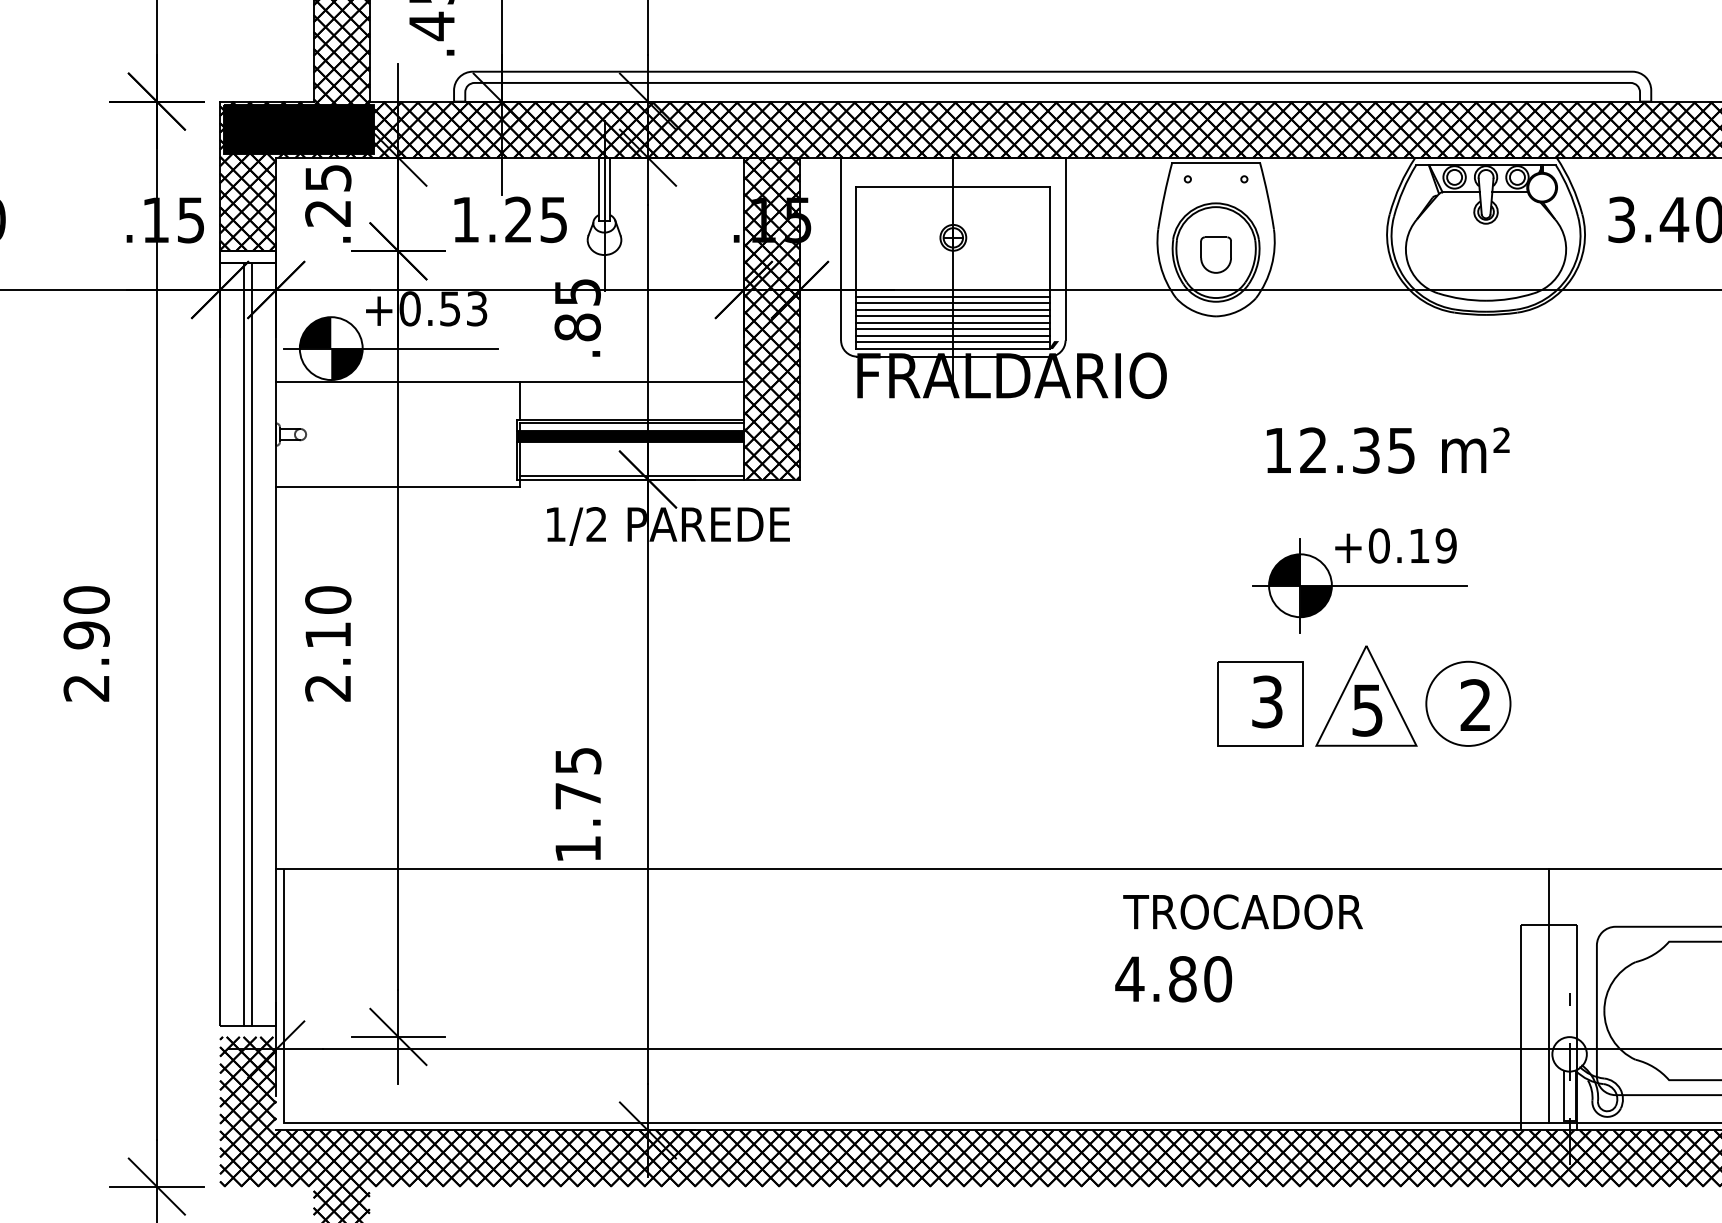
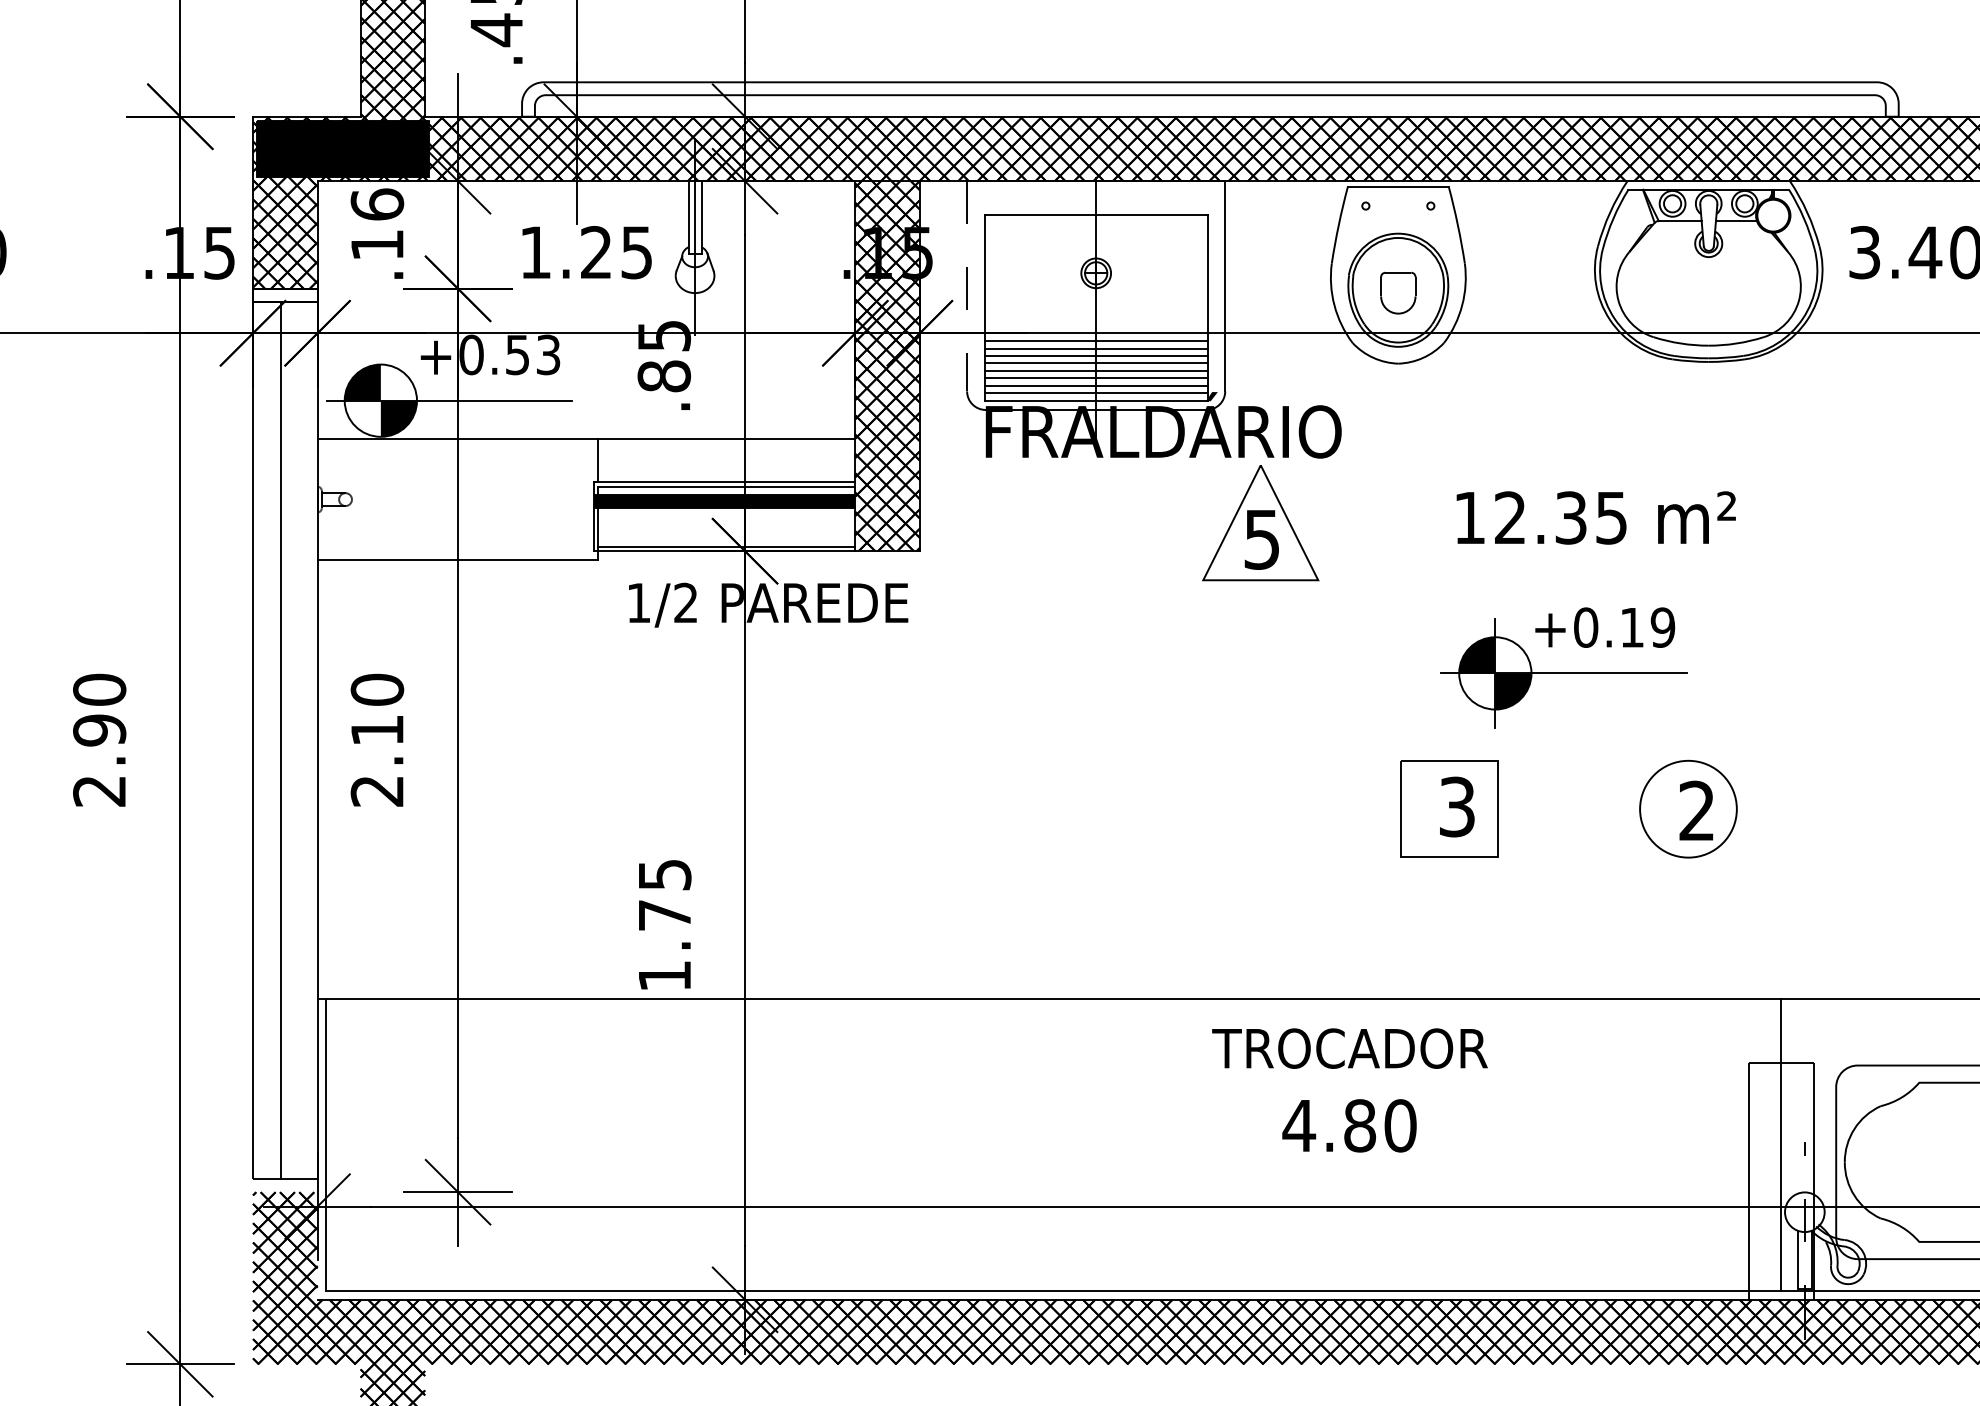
text: (328, 195) -> (377, 224), .25 -> .16
line: (841, 249) -> (967, 286), solid -> dashed
line: (251, 643) -> (289, 739), removed
part: (1366, 695) -> (1260, 522), moved
text: (1242, 911) -> (1349, 1047), moved

